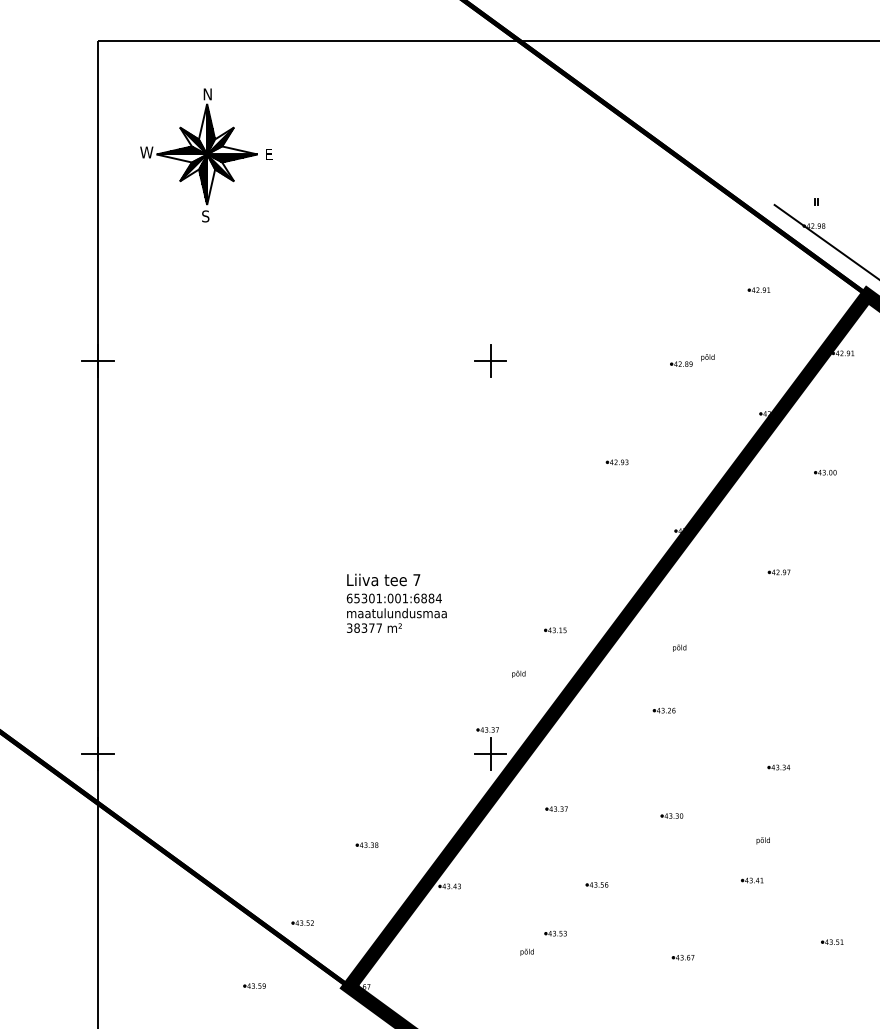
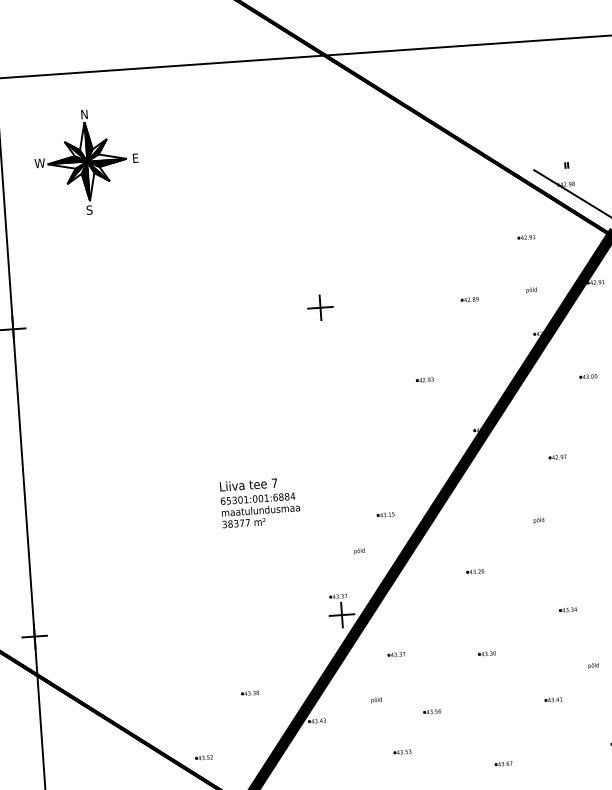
text: (707, 357) -> (531, 290), moved
text: (679, 647) -> (538, 520), moved
text: (762, 840) -> (593, 665), moved
text: (526, 951) -> (376, 699), moved

